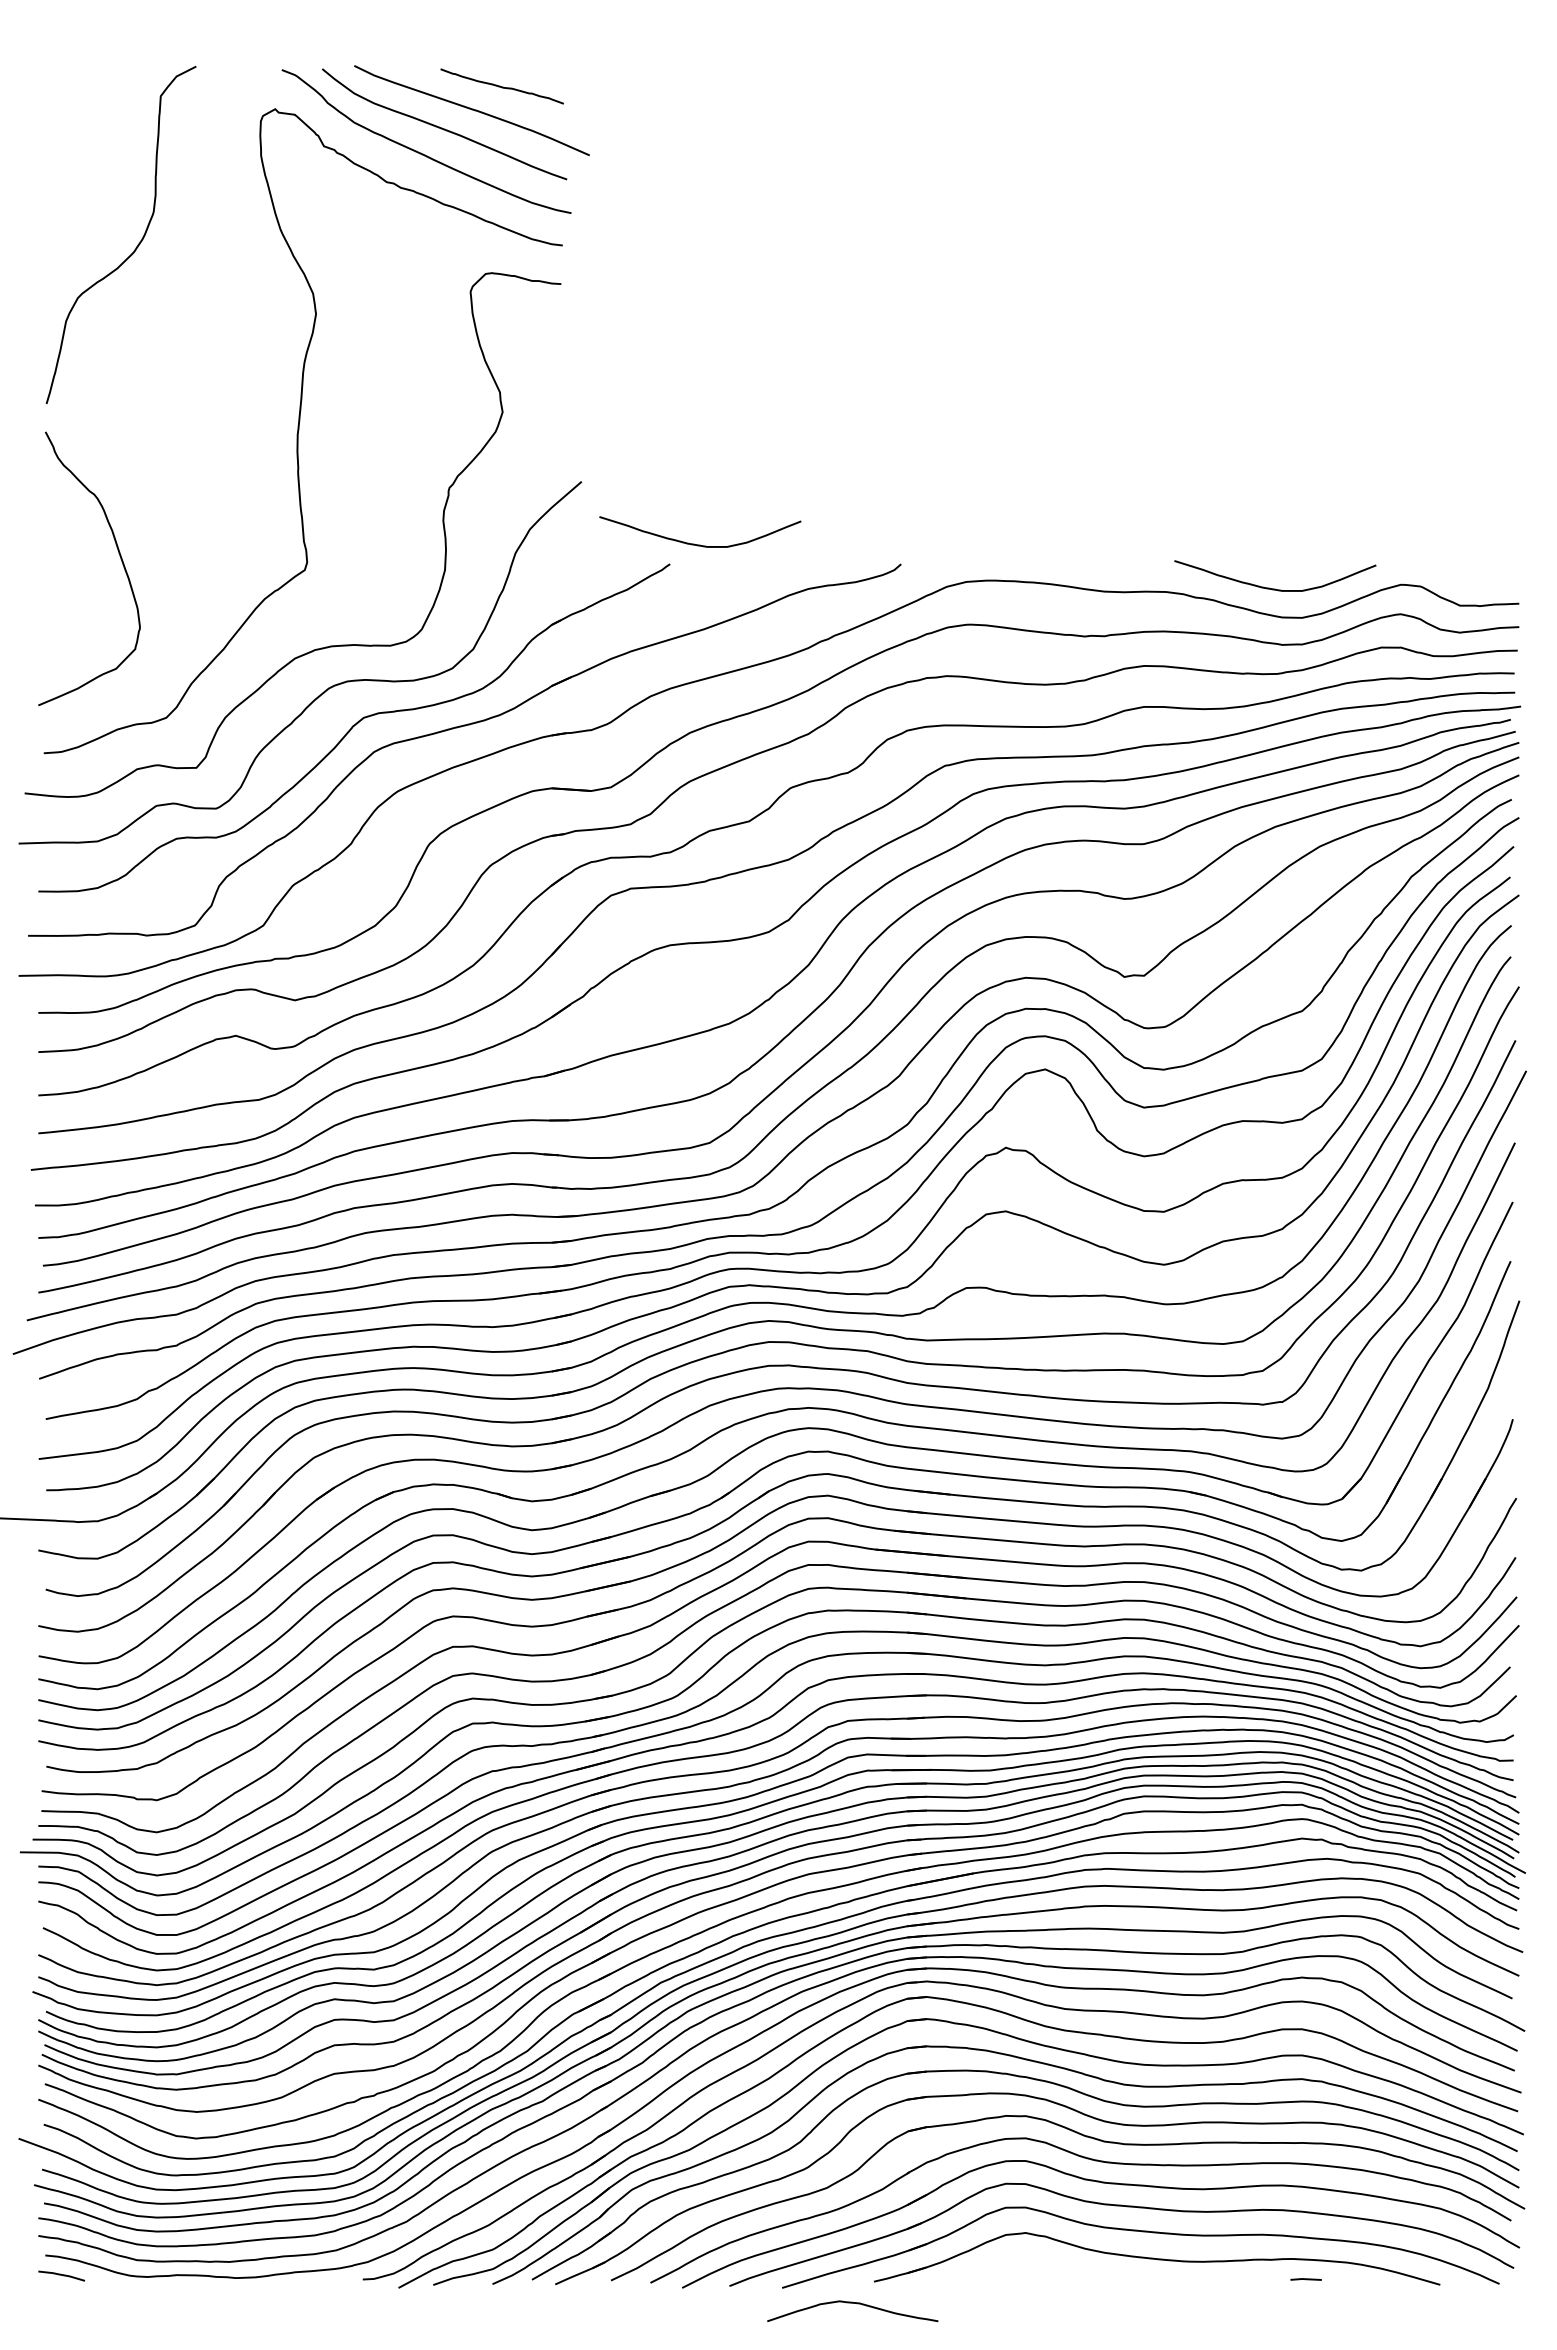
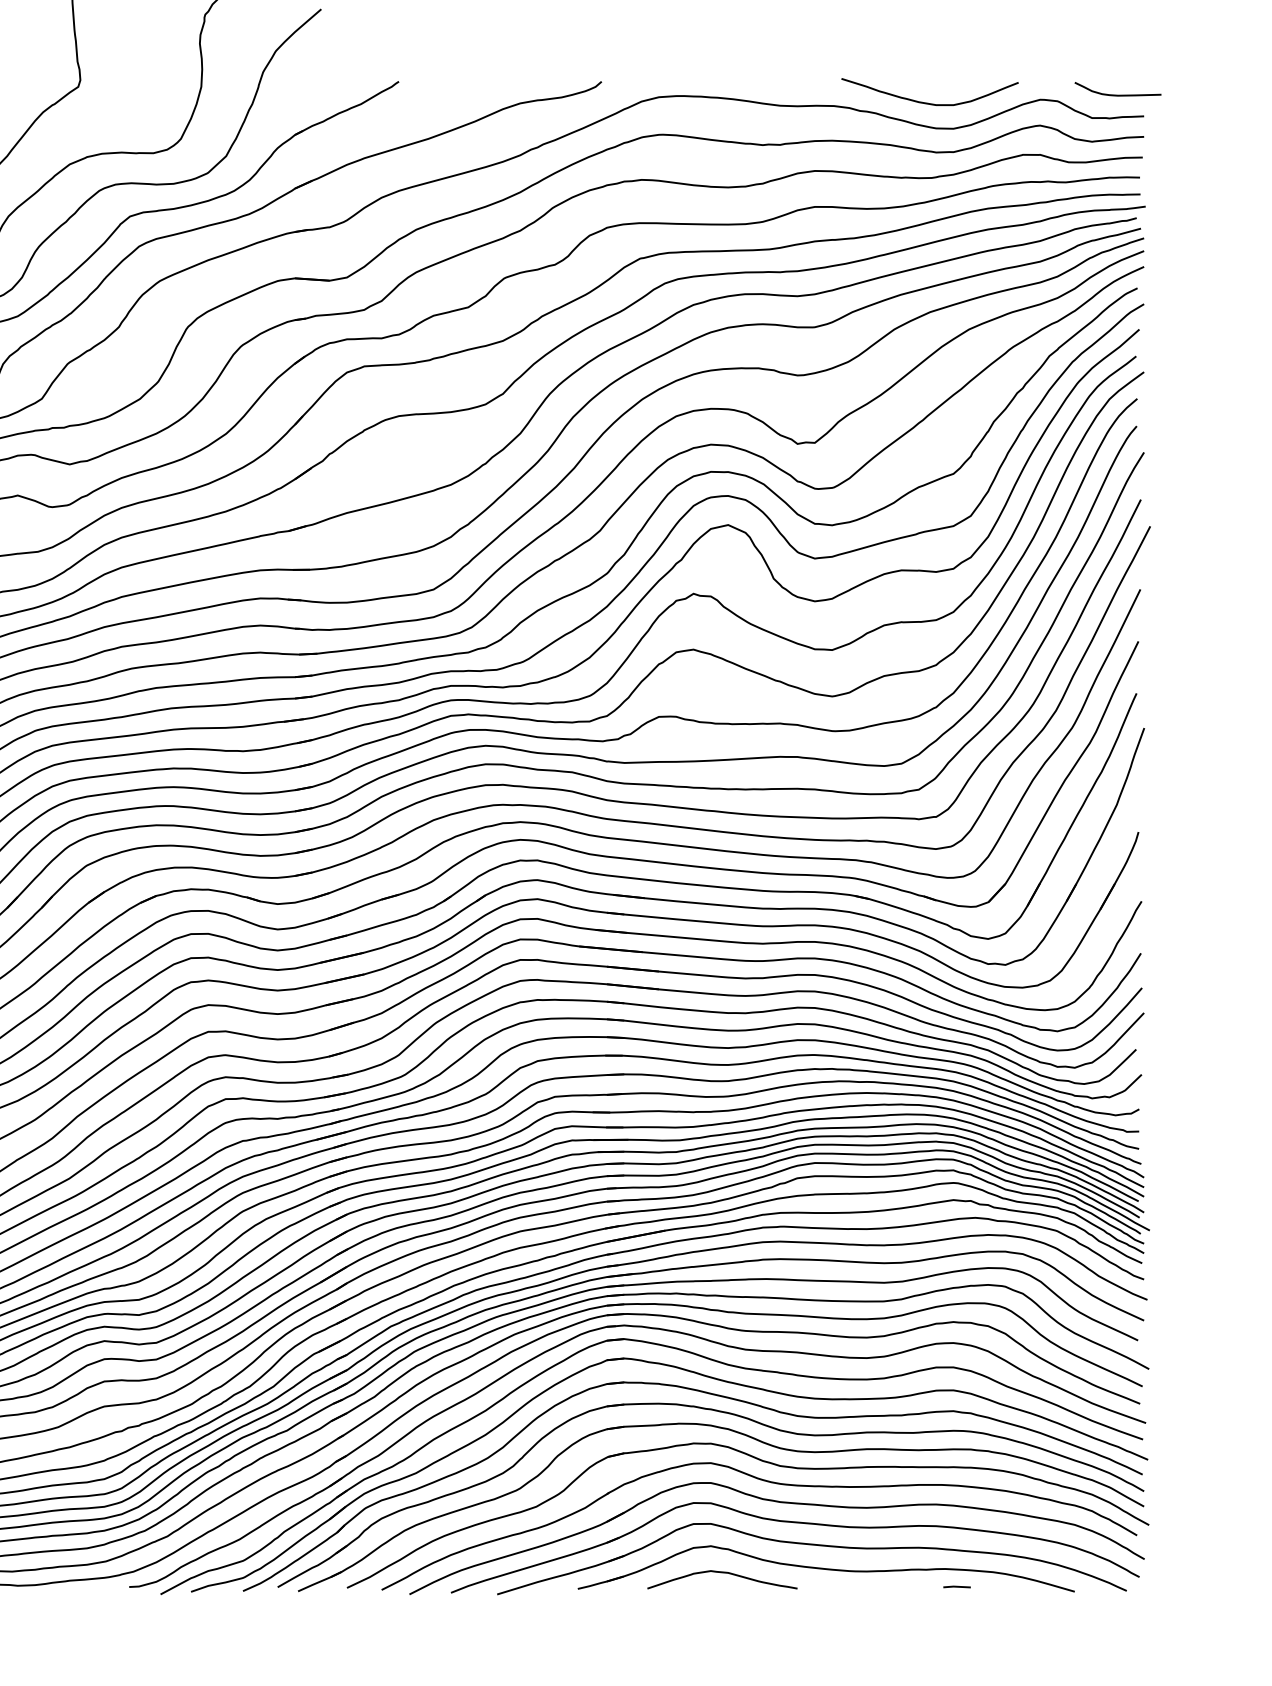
curve: (700, 544) -> (425, 64), removed
curve: (1489, 579) -> (1117, 95), added
curve: (852, 2303) -> (722, 1572), moved

